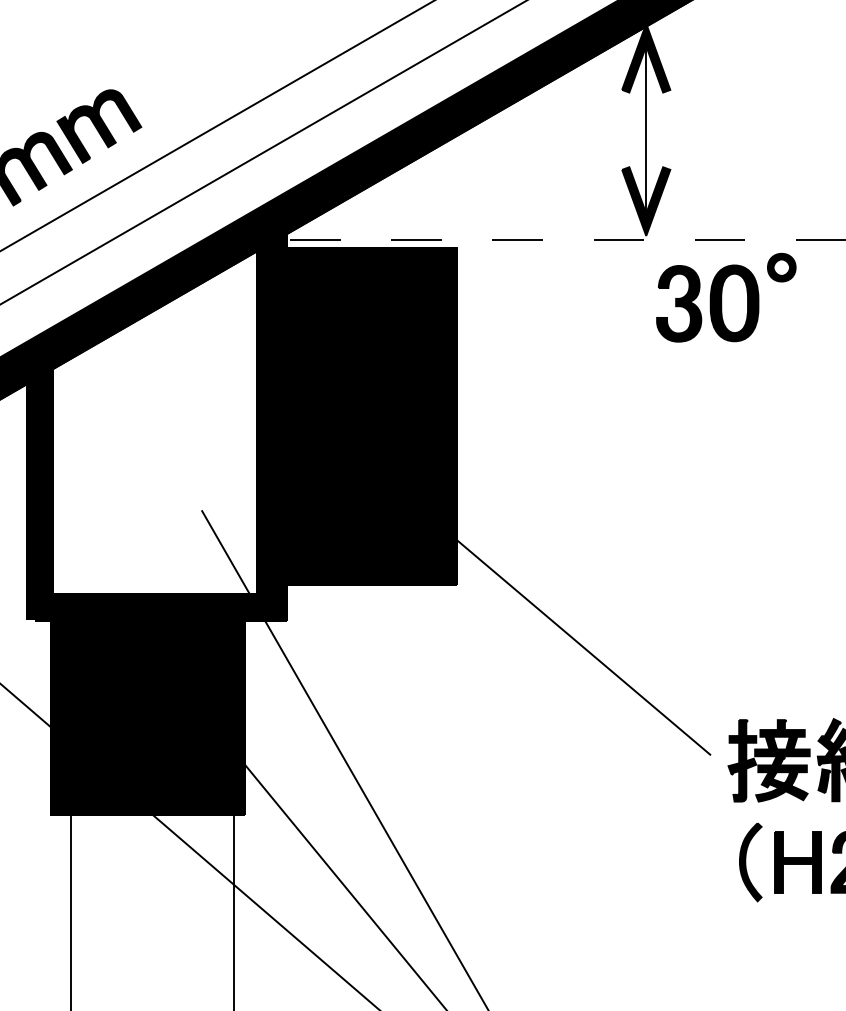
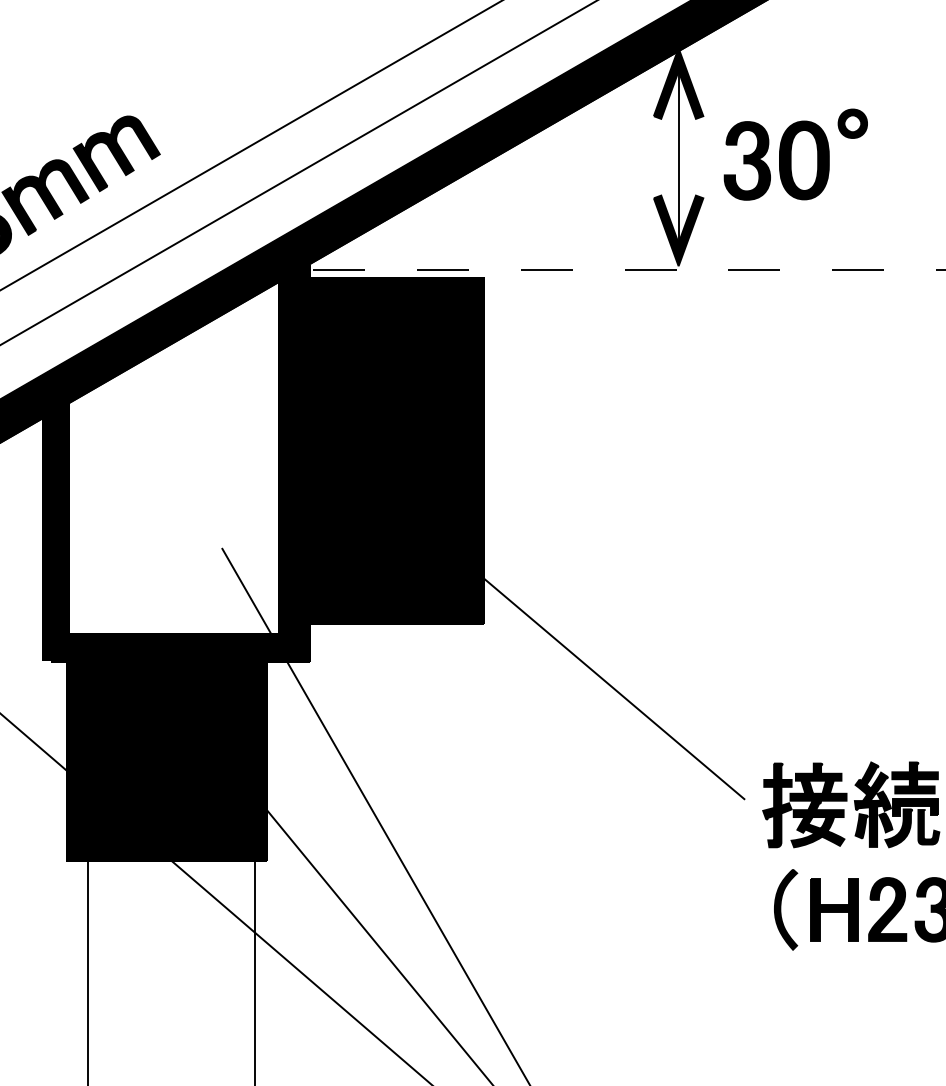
part: (725, 297) -> (795, 154), moved

